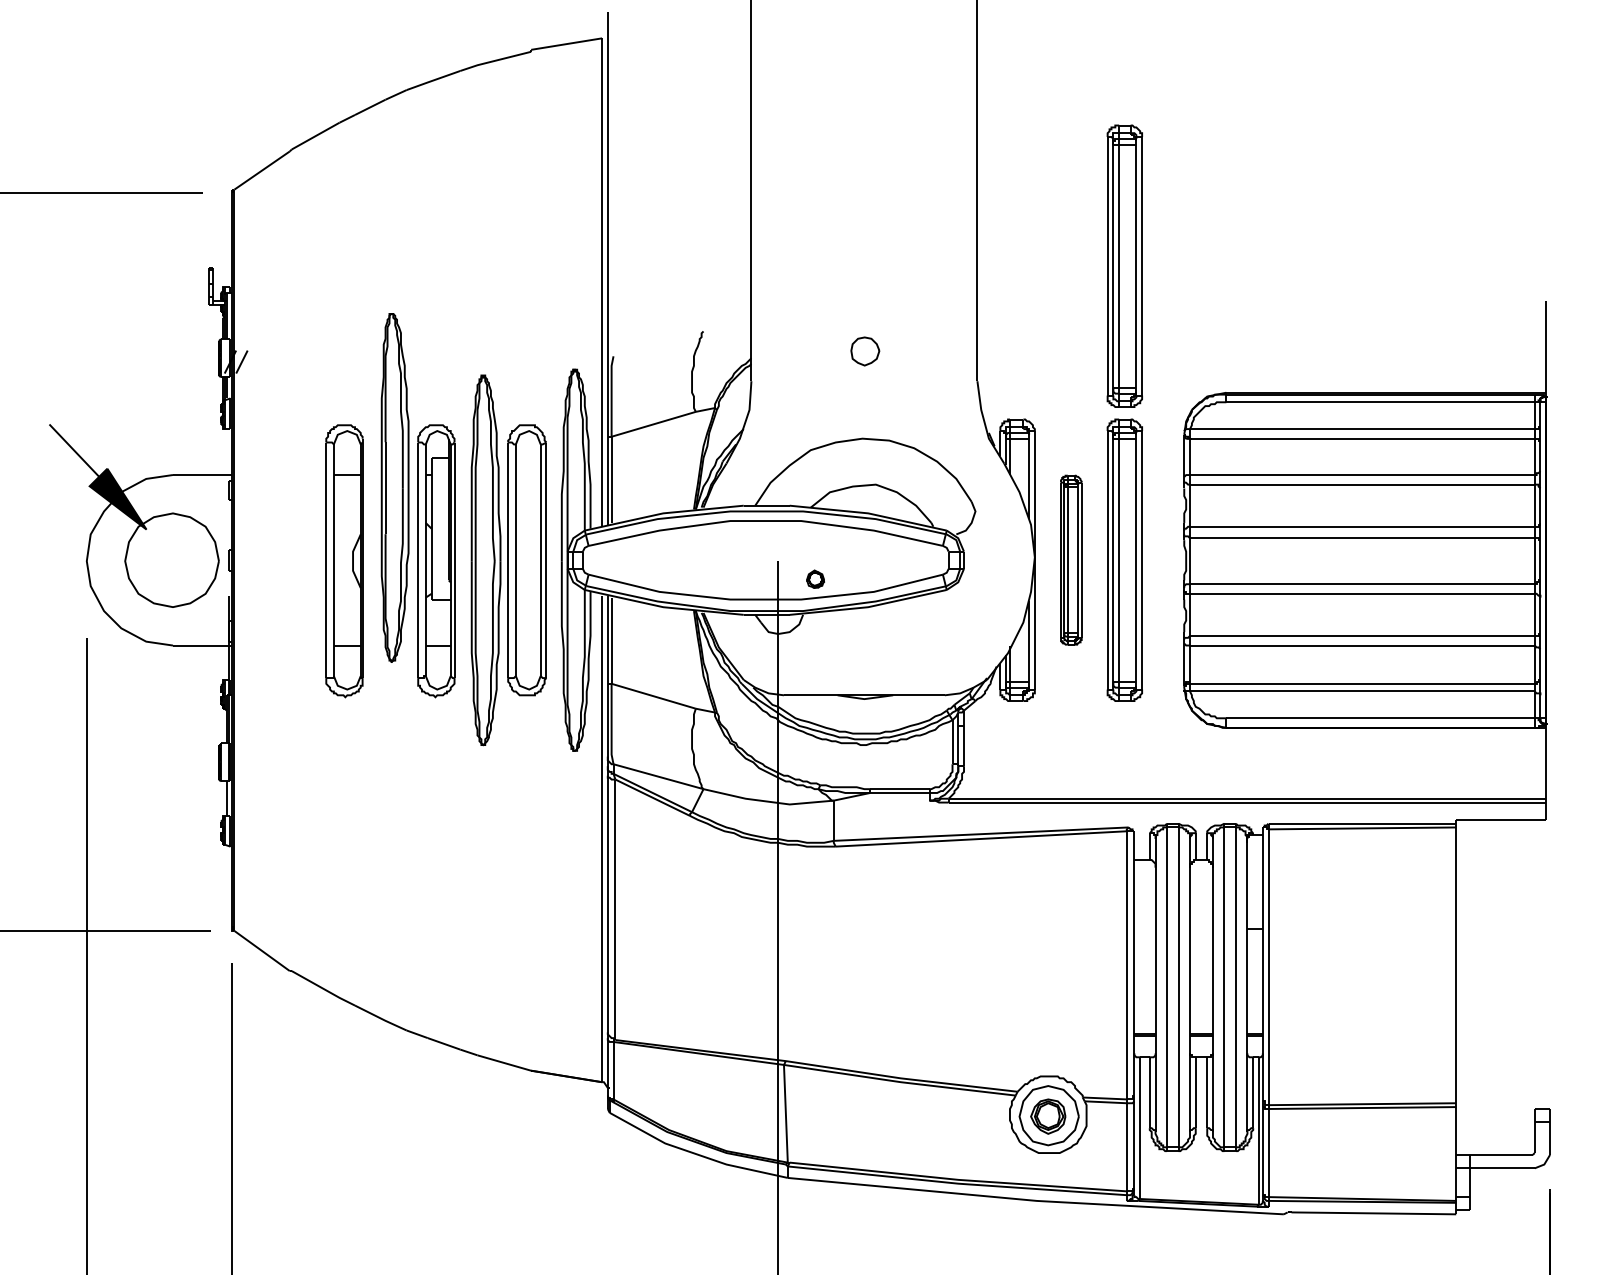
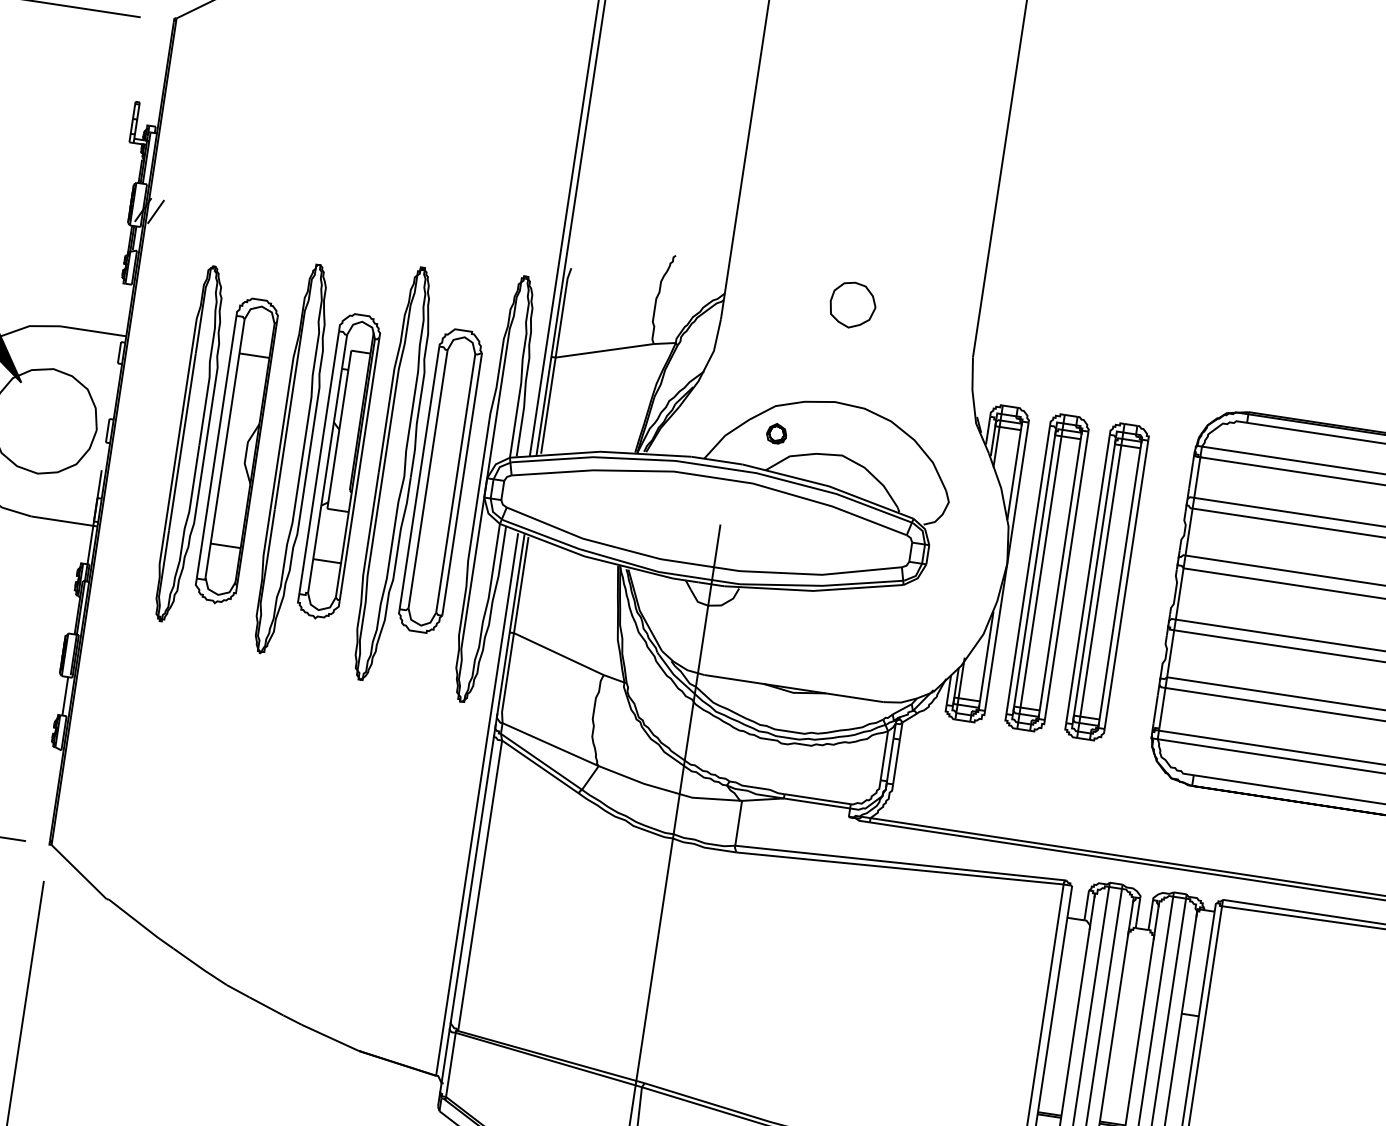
part: (1124, 265) -> (1156, 253), removed
part: (865, 351) -> (853, 305), size x1.43
part: (394, 487) -> (292, 458), moved
part: (1071, 559) -> (1047, 572), size x1.67
part: (303, 561) -> (191, 444), added
part: (815, 578) -> (776, 432), moved

